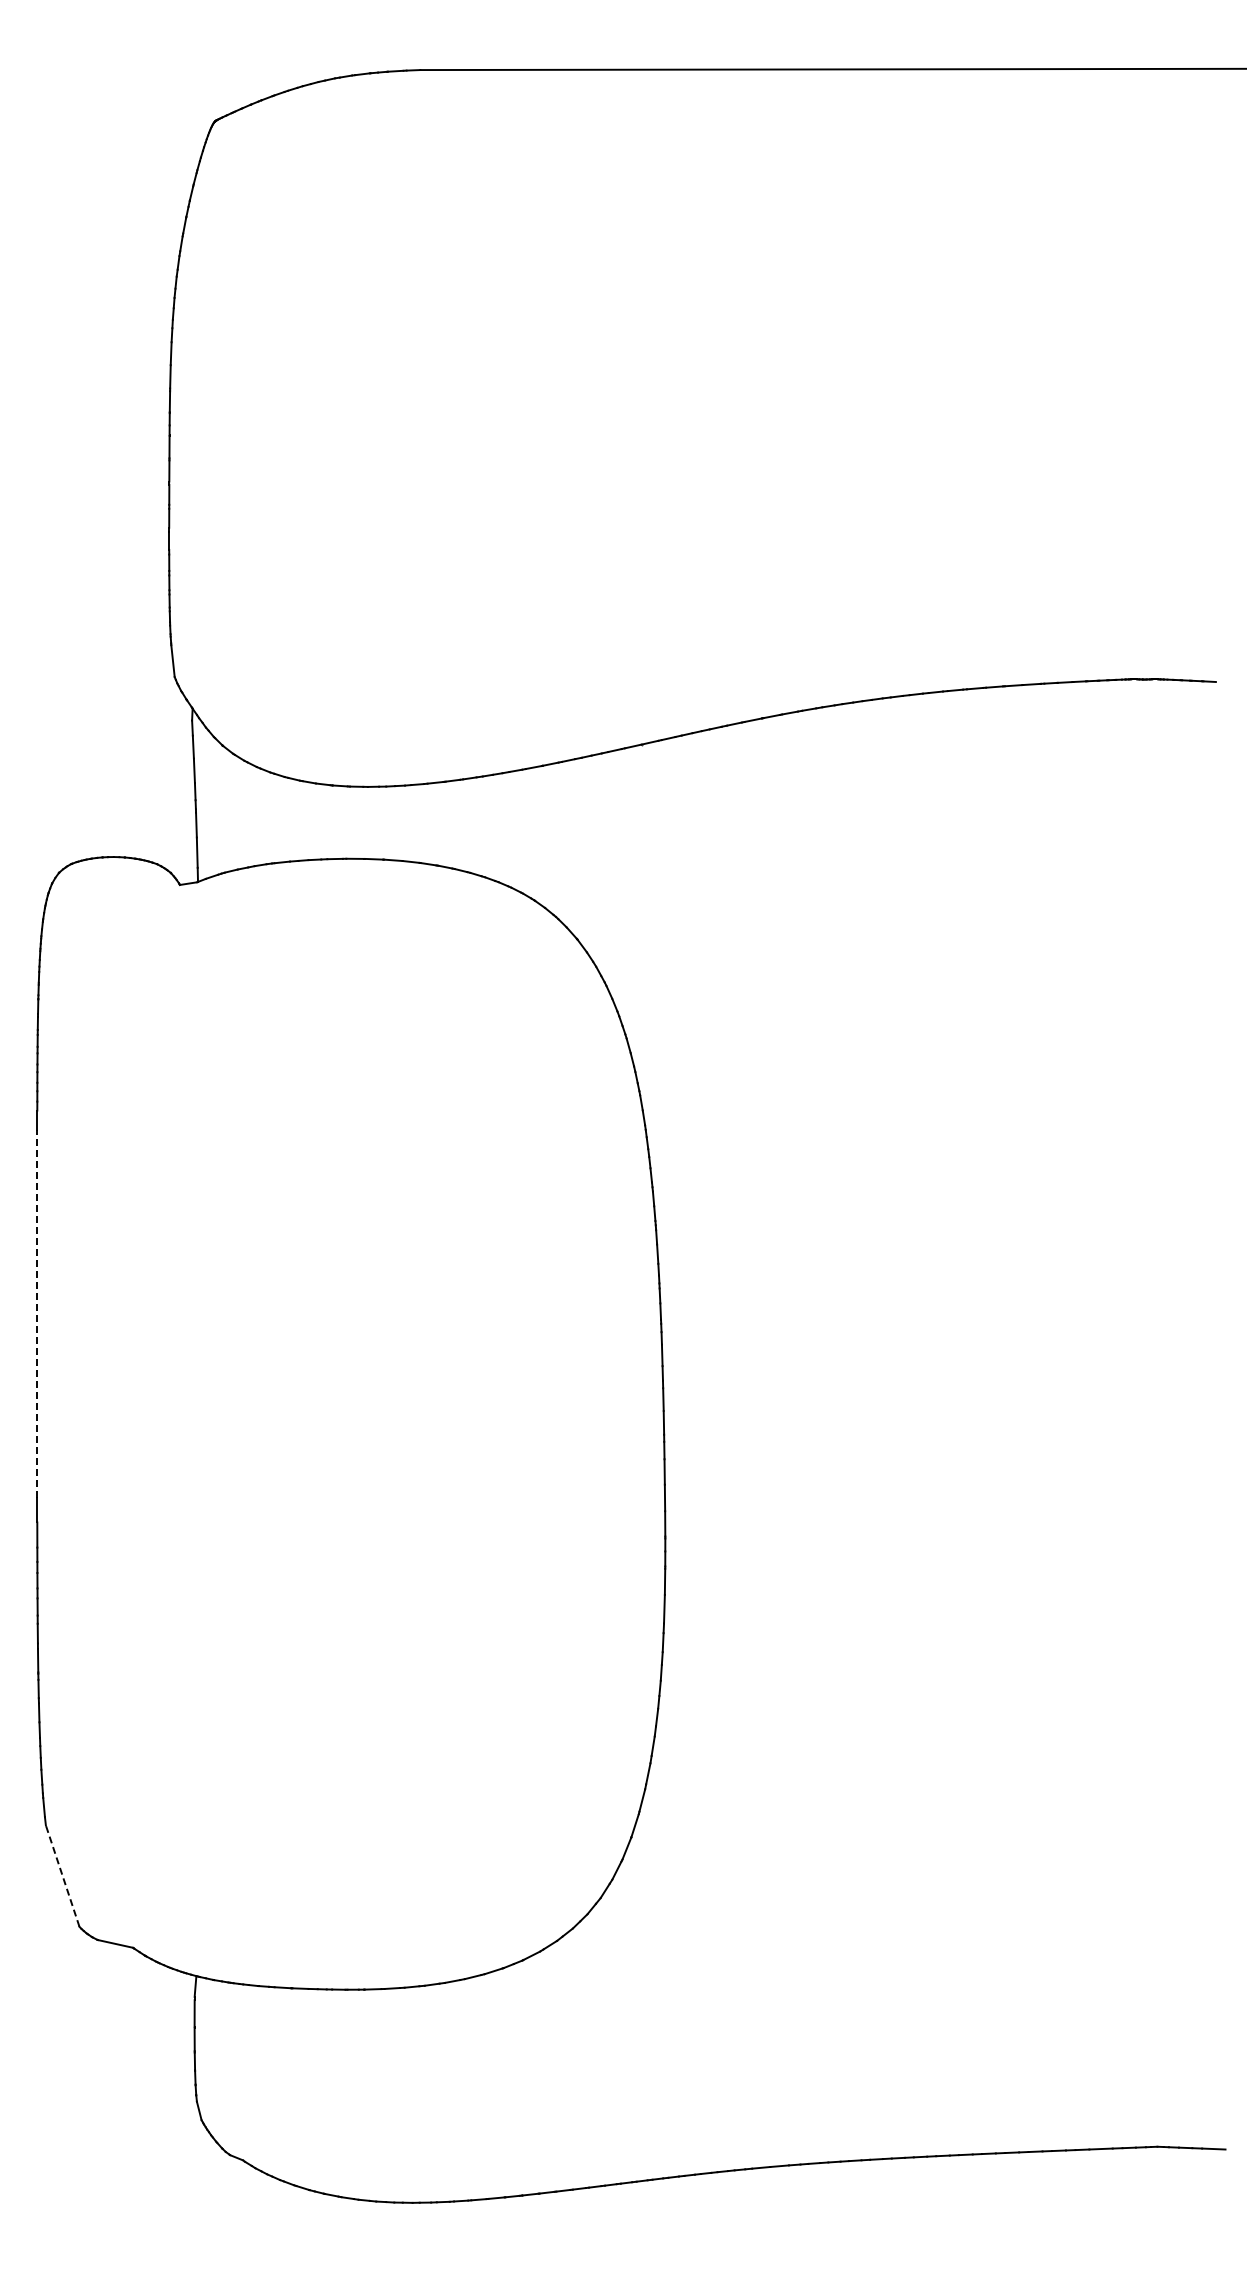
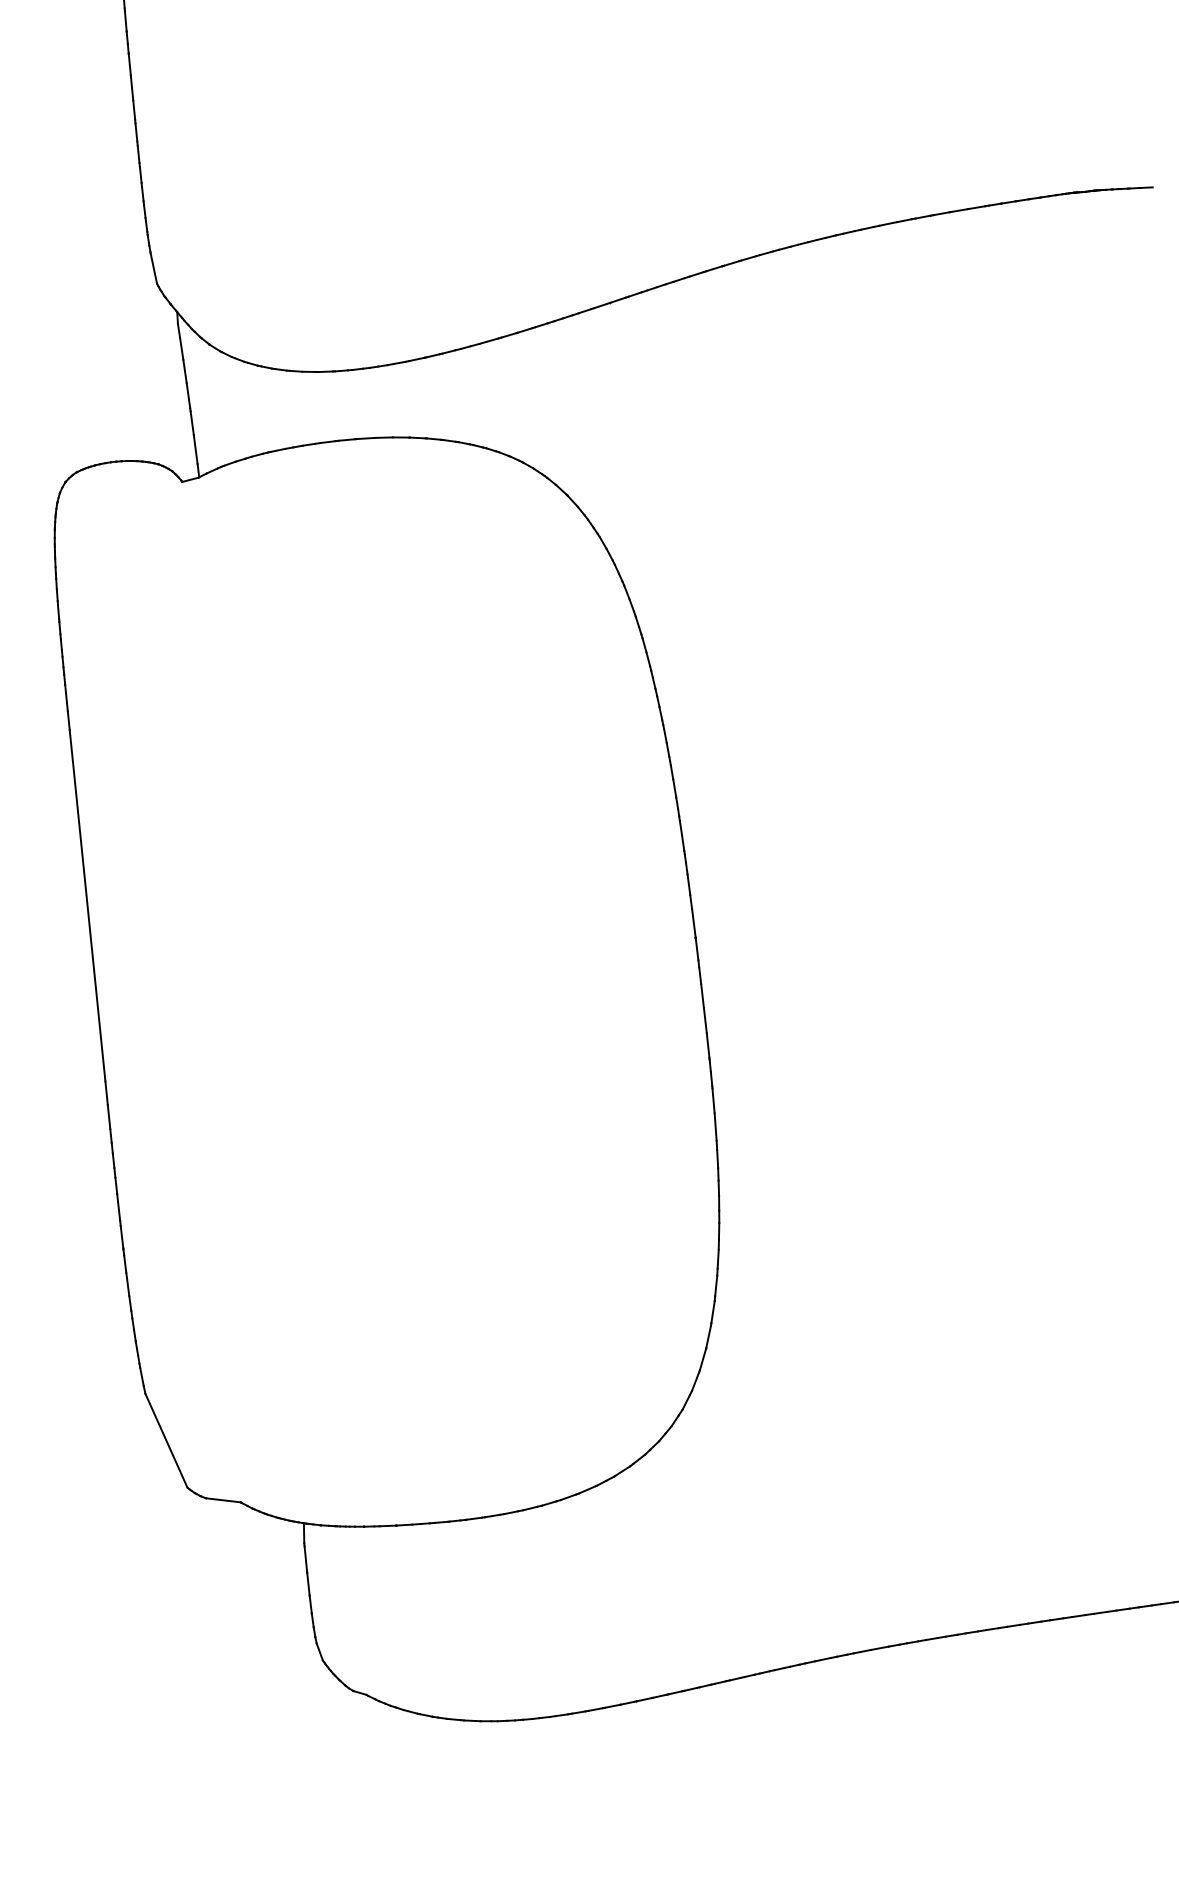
line: (37, 1313) -> (87, 905), dashed -> solid
line: (62, 1875) -> (166, 1440), dashed -> solid

